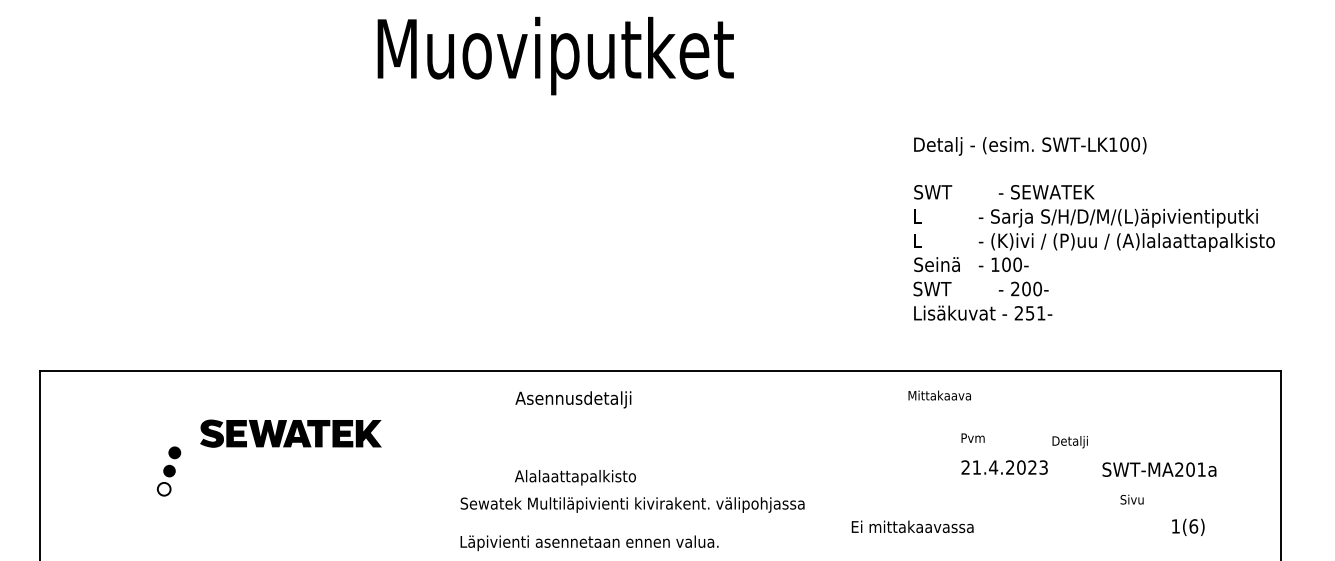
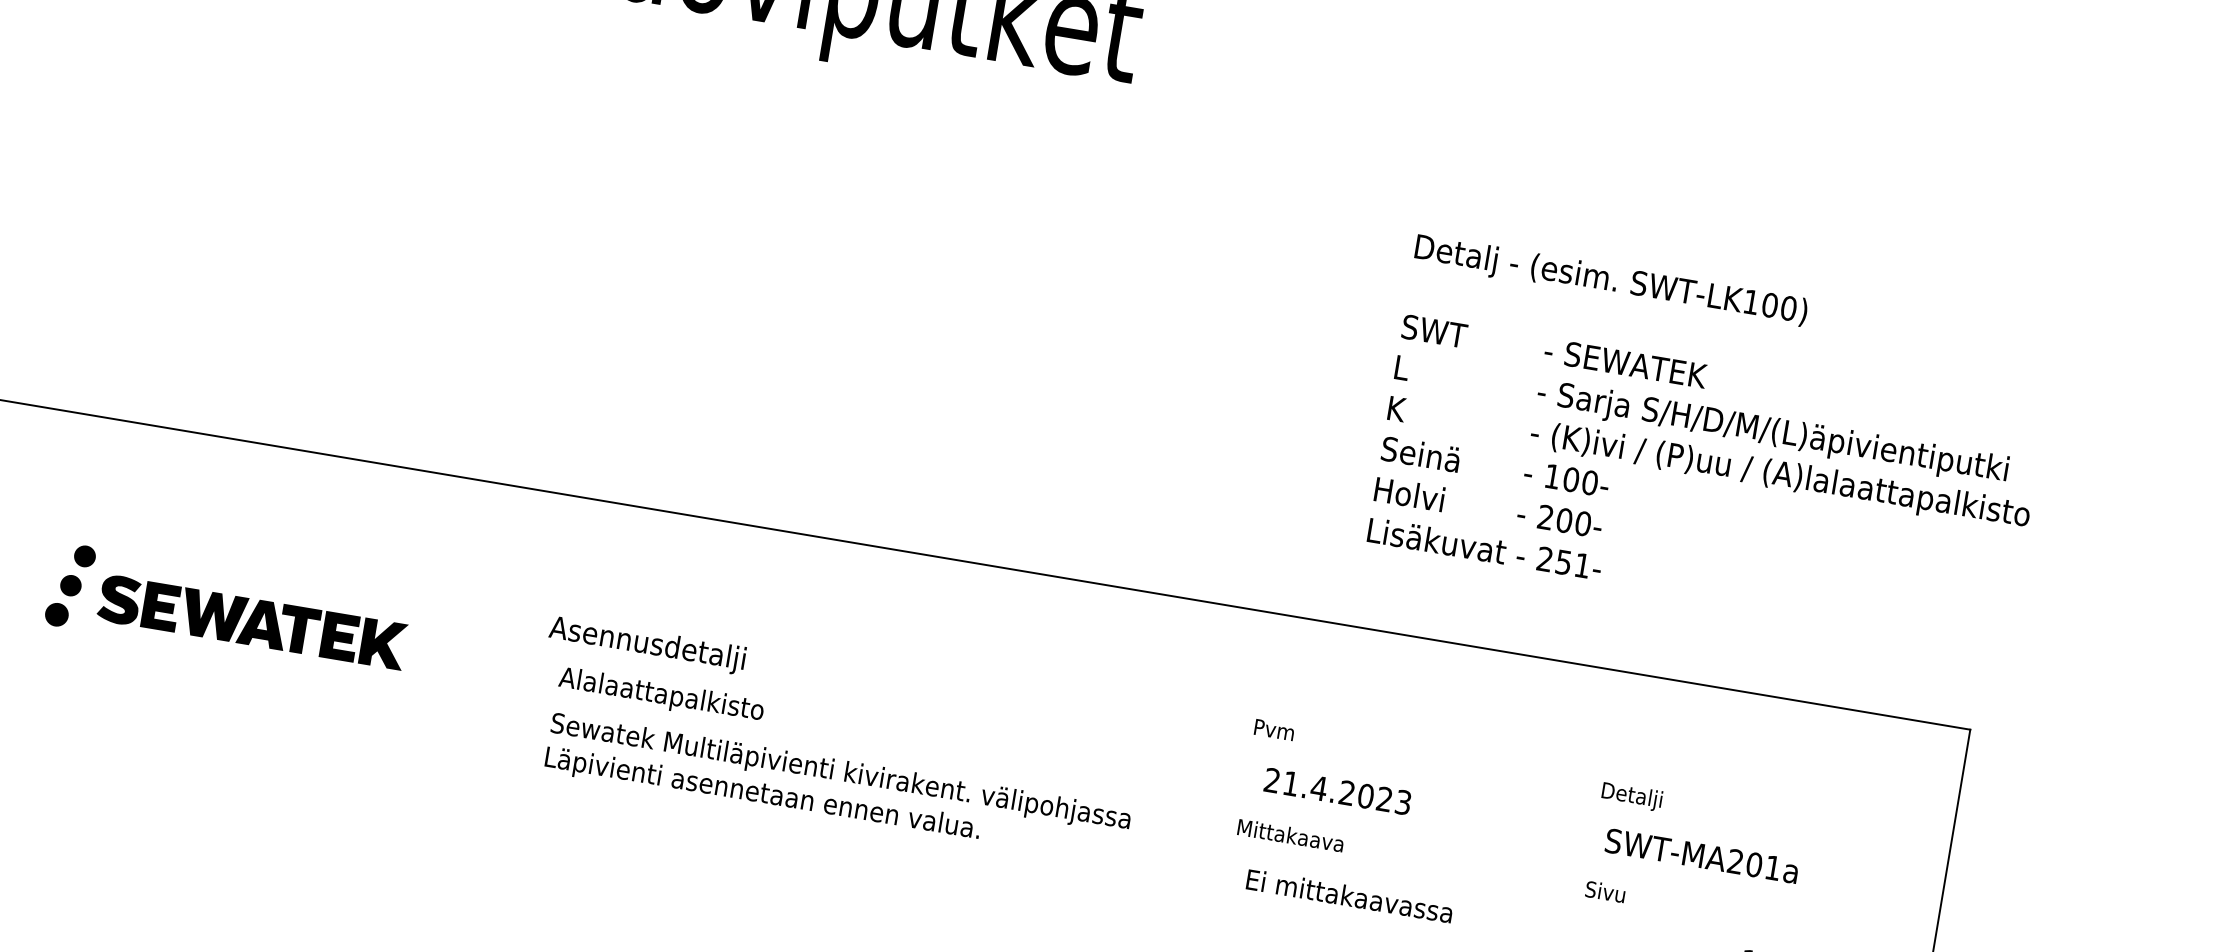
text: (1126, 239) -> (1780, 471), moved
text: (918, 240) -> (1396, 408), L -> K
text: (933, 288) -> (1408, 493), SWT -> Holvi
text: (939, 395) -> (1290, 835), moved
text: (573, 399) -> (647, 644), moved
part: (290, 433) -> (251, 621), moved
text: (972, 437) -> (1273, 728), moved
text: (1069, 442) -> (1630, 797), moved
text: (1004, 467) -> (1337, 791), moved
text: (1159, 469) -> (1702, 855), moved
text: (575, 477) -> (661, 695), moved
fill: (163, 488) -> (55, 613), added
text: (1131, 499) -> (1604, 891), moved
text: (912, 526) -> (1349, 895), moved
text: (589, 543) -> (762, 795), moved

